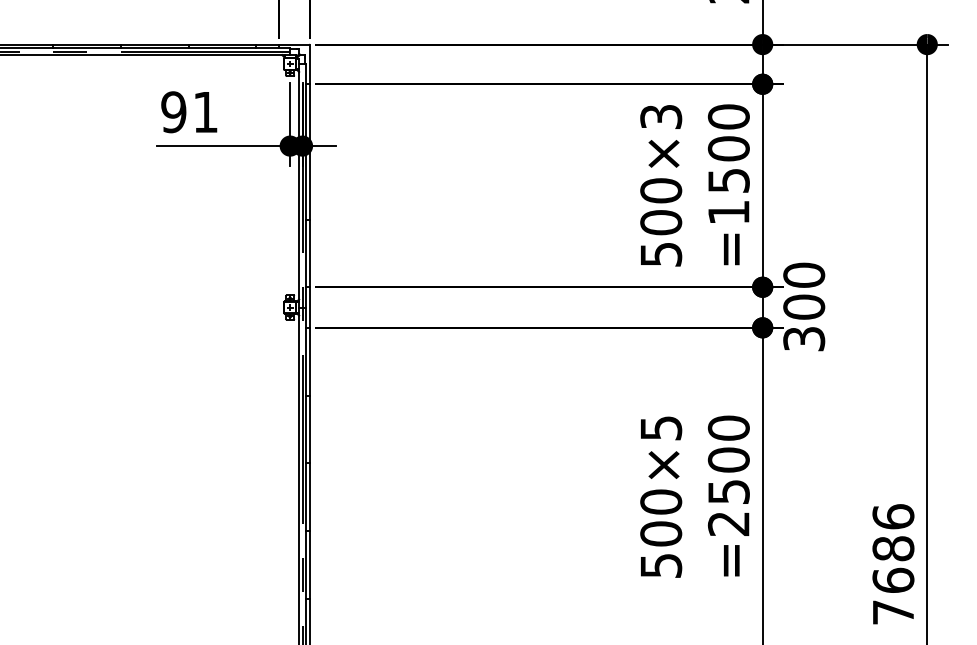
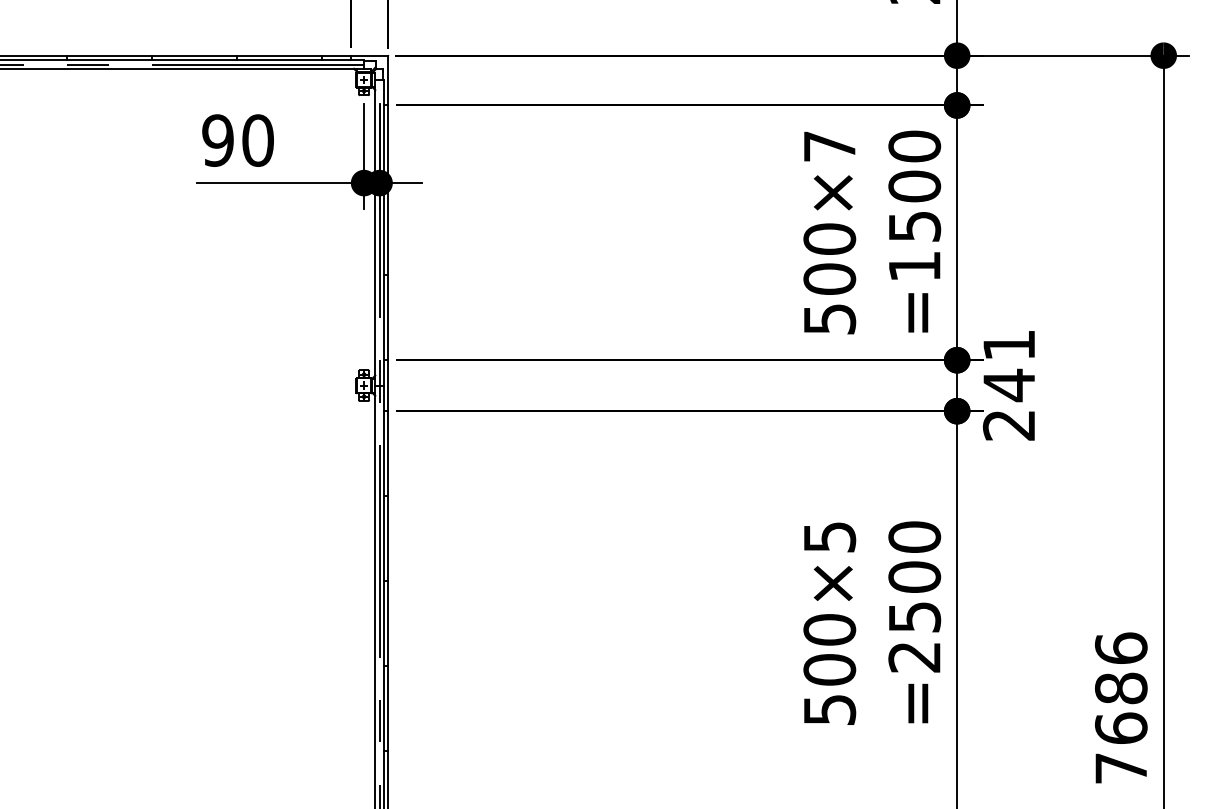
text: (205, 112) -> (257, 140), 91 -> 90
text: (660, 116) -> (829, 146), 500×3 -> 500×7
text: (803, 306) -> (1008, 384), 300 -> 241

